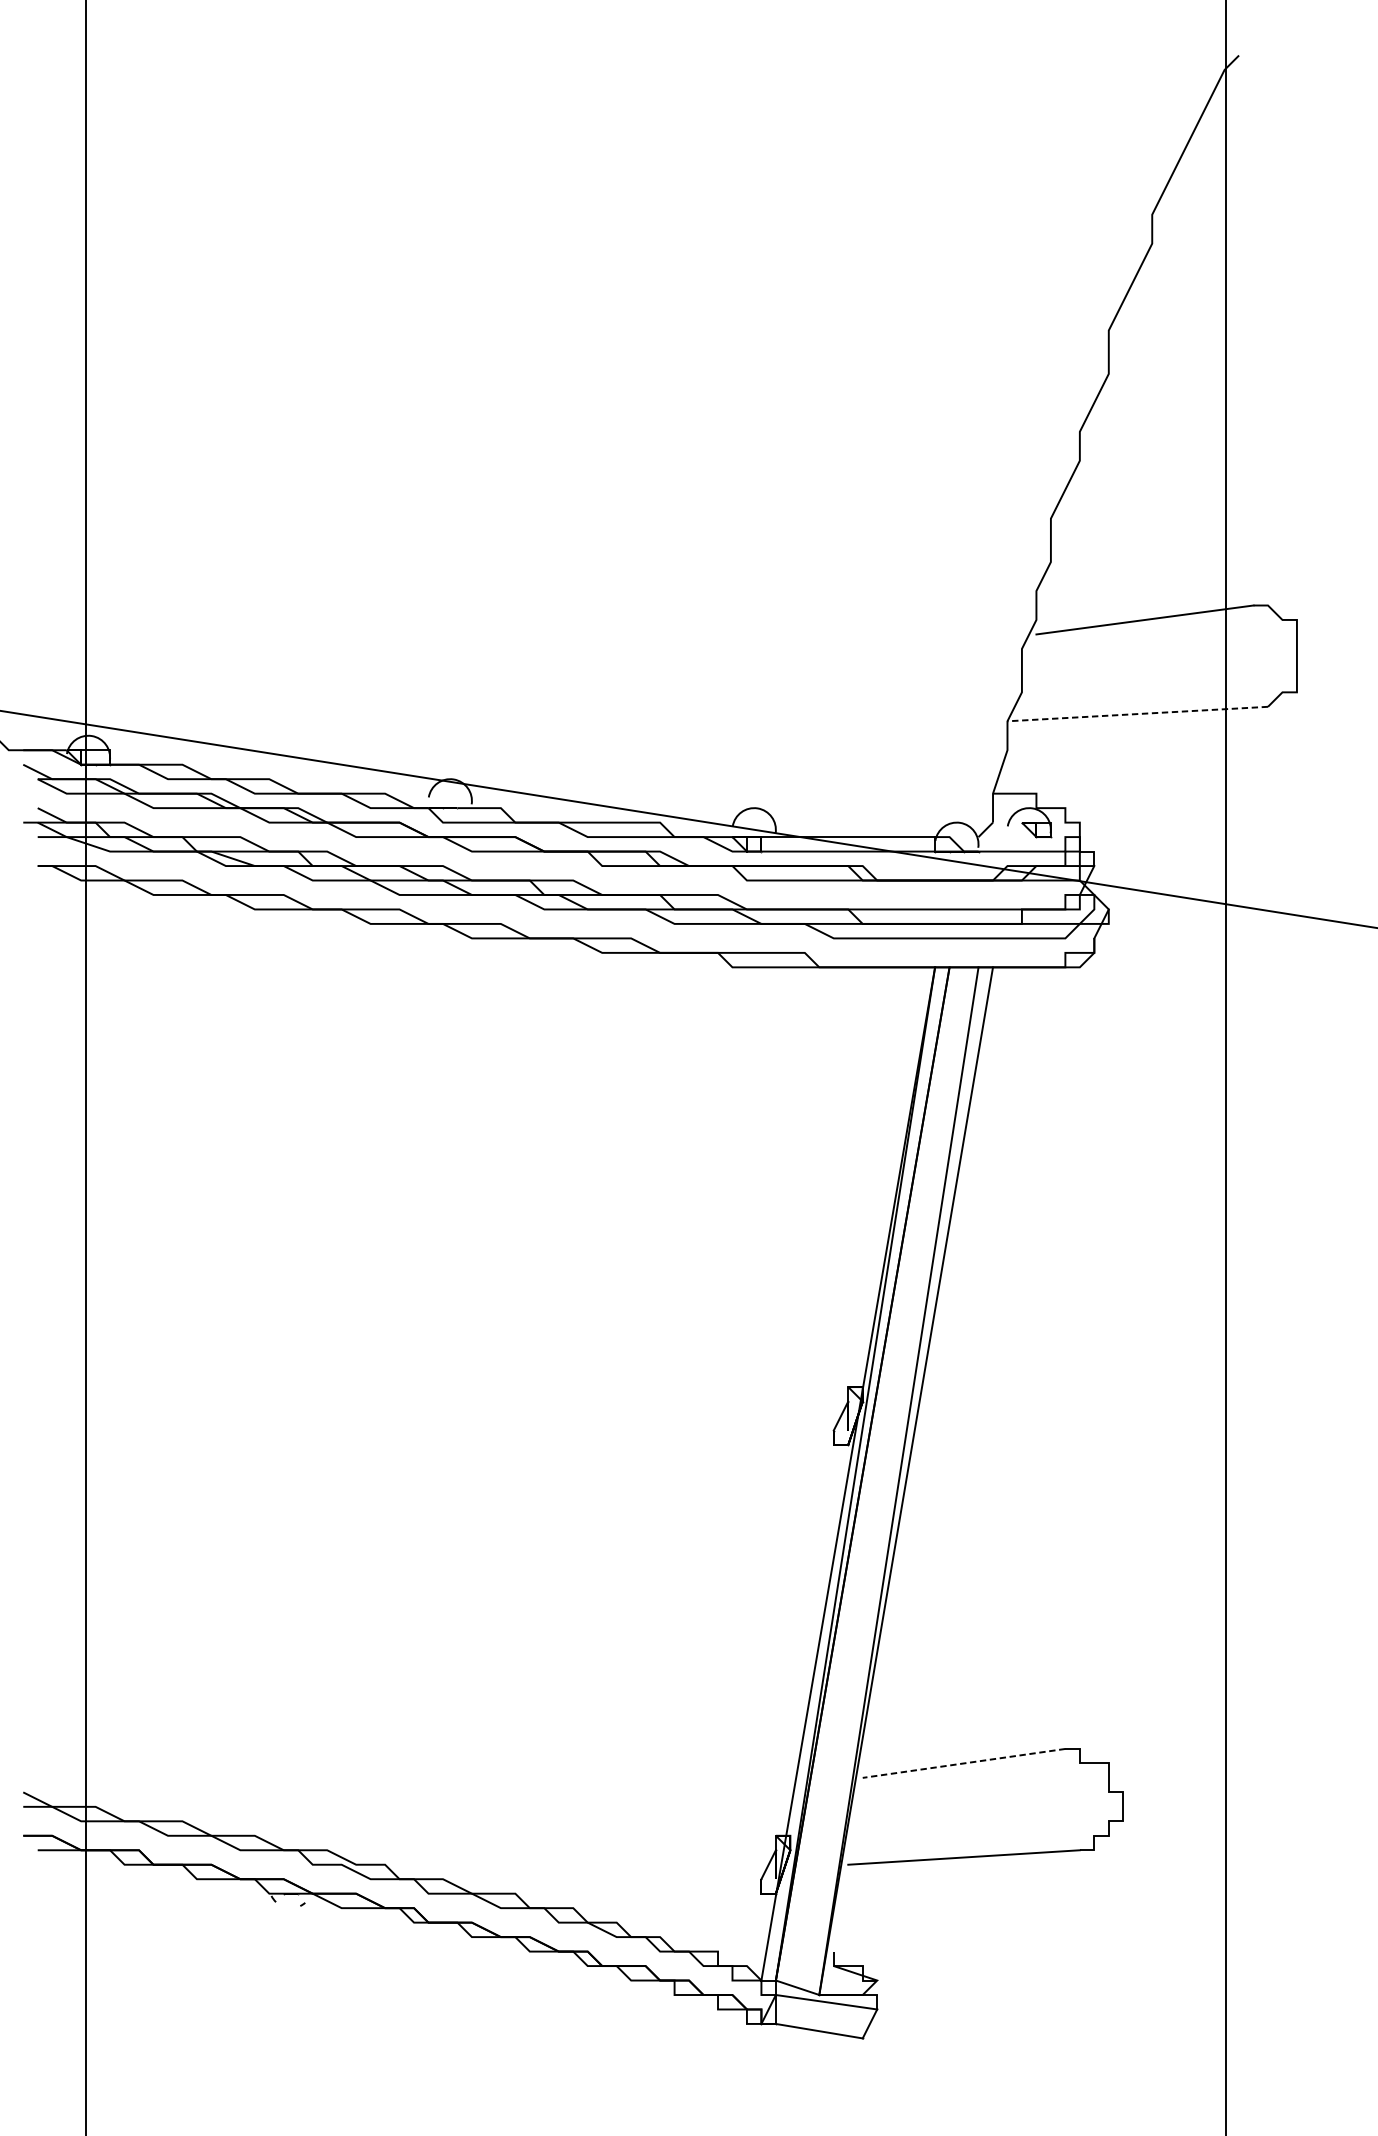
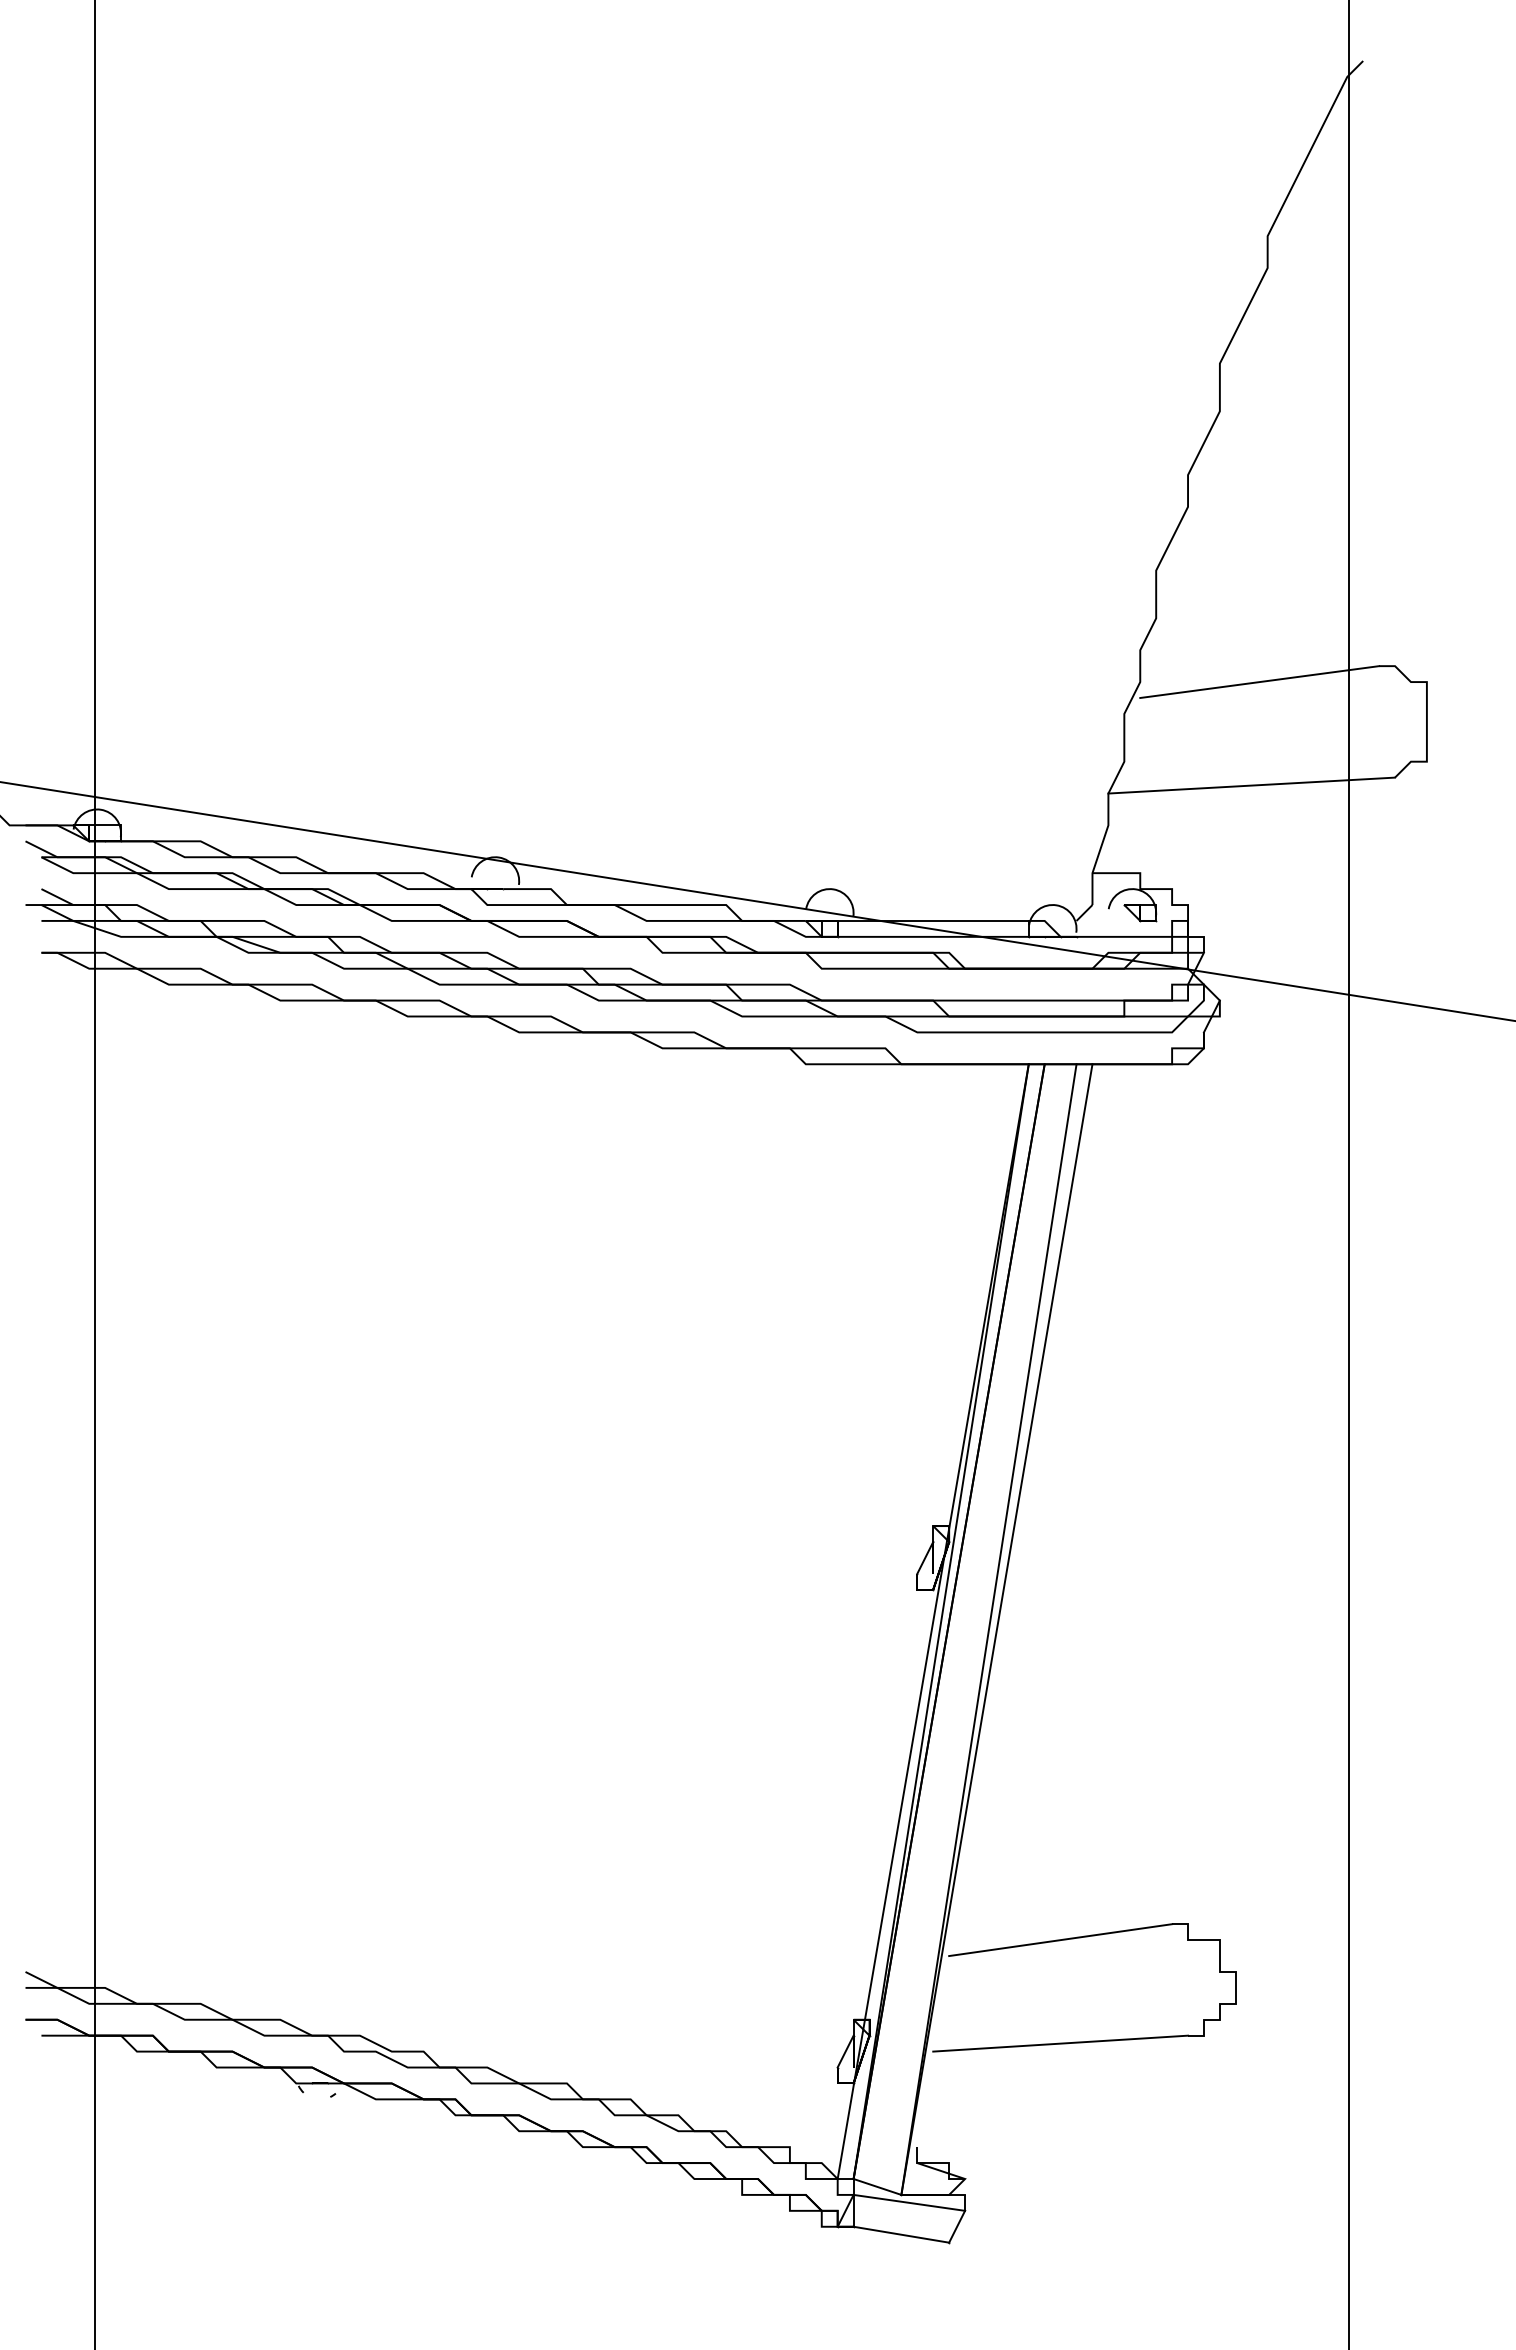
line: (1137, 713) -> (1251, 785), dashed -> solid
line: (963, 1763) -> (1060, 1940), dashed -> solid

